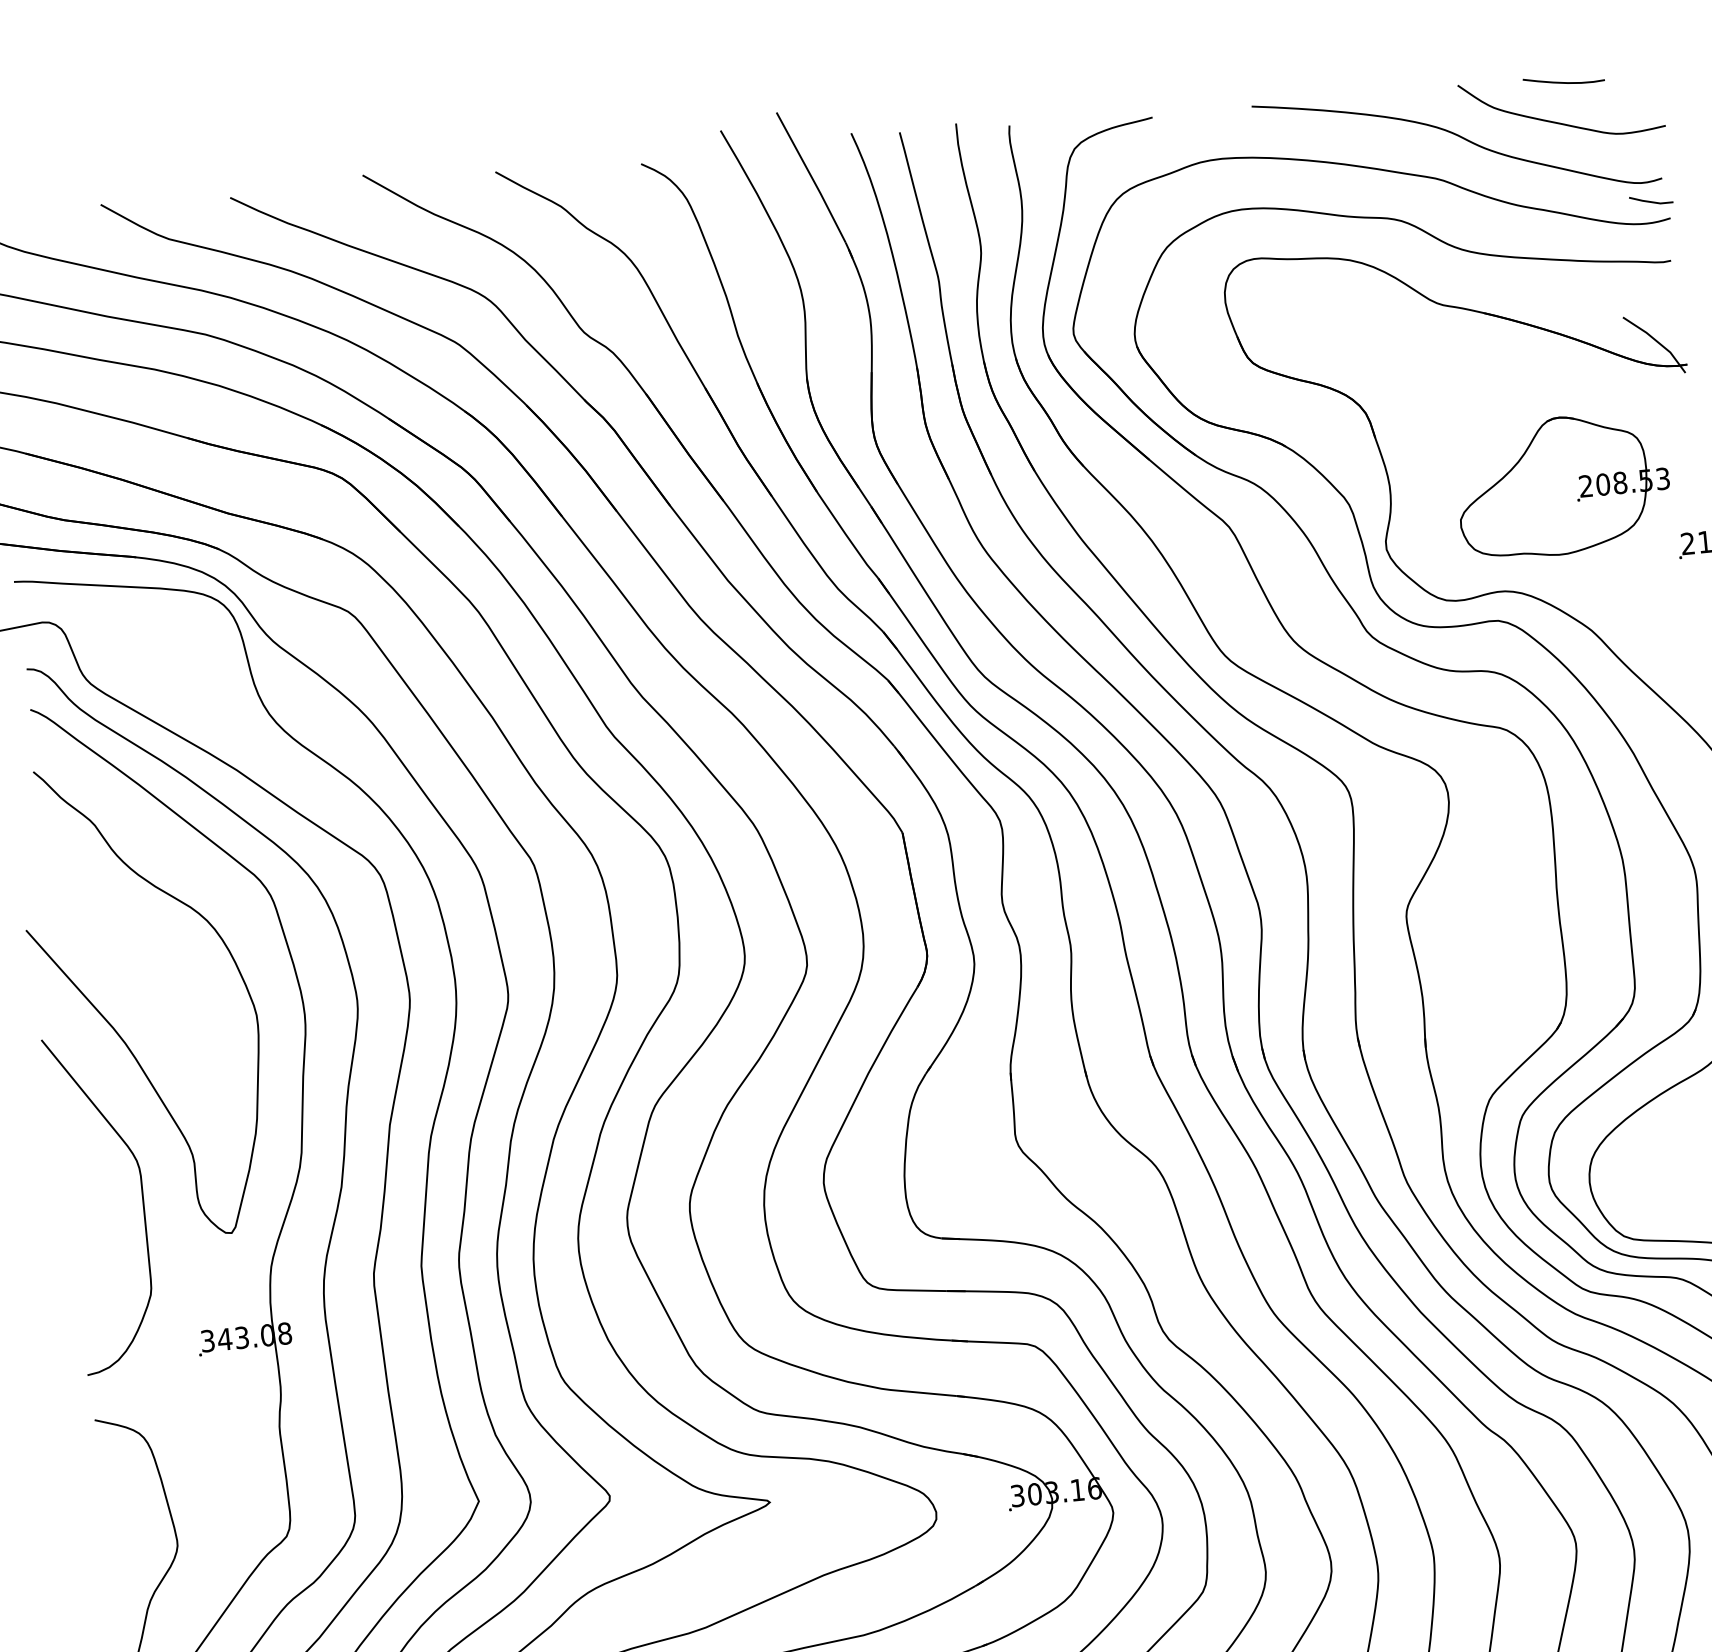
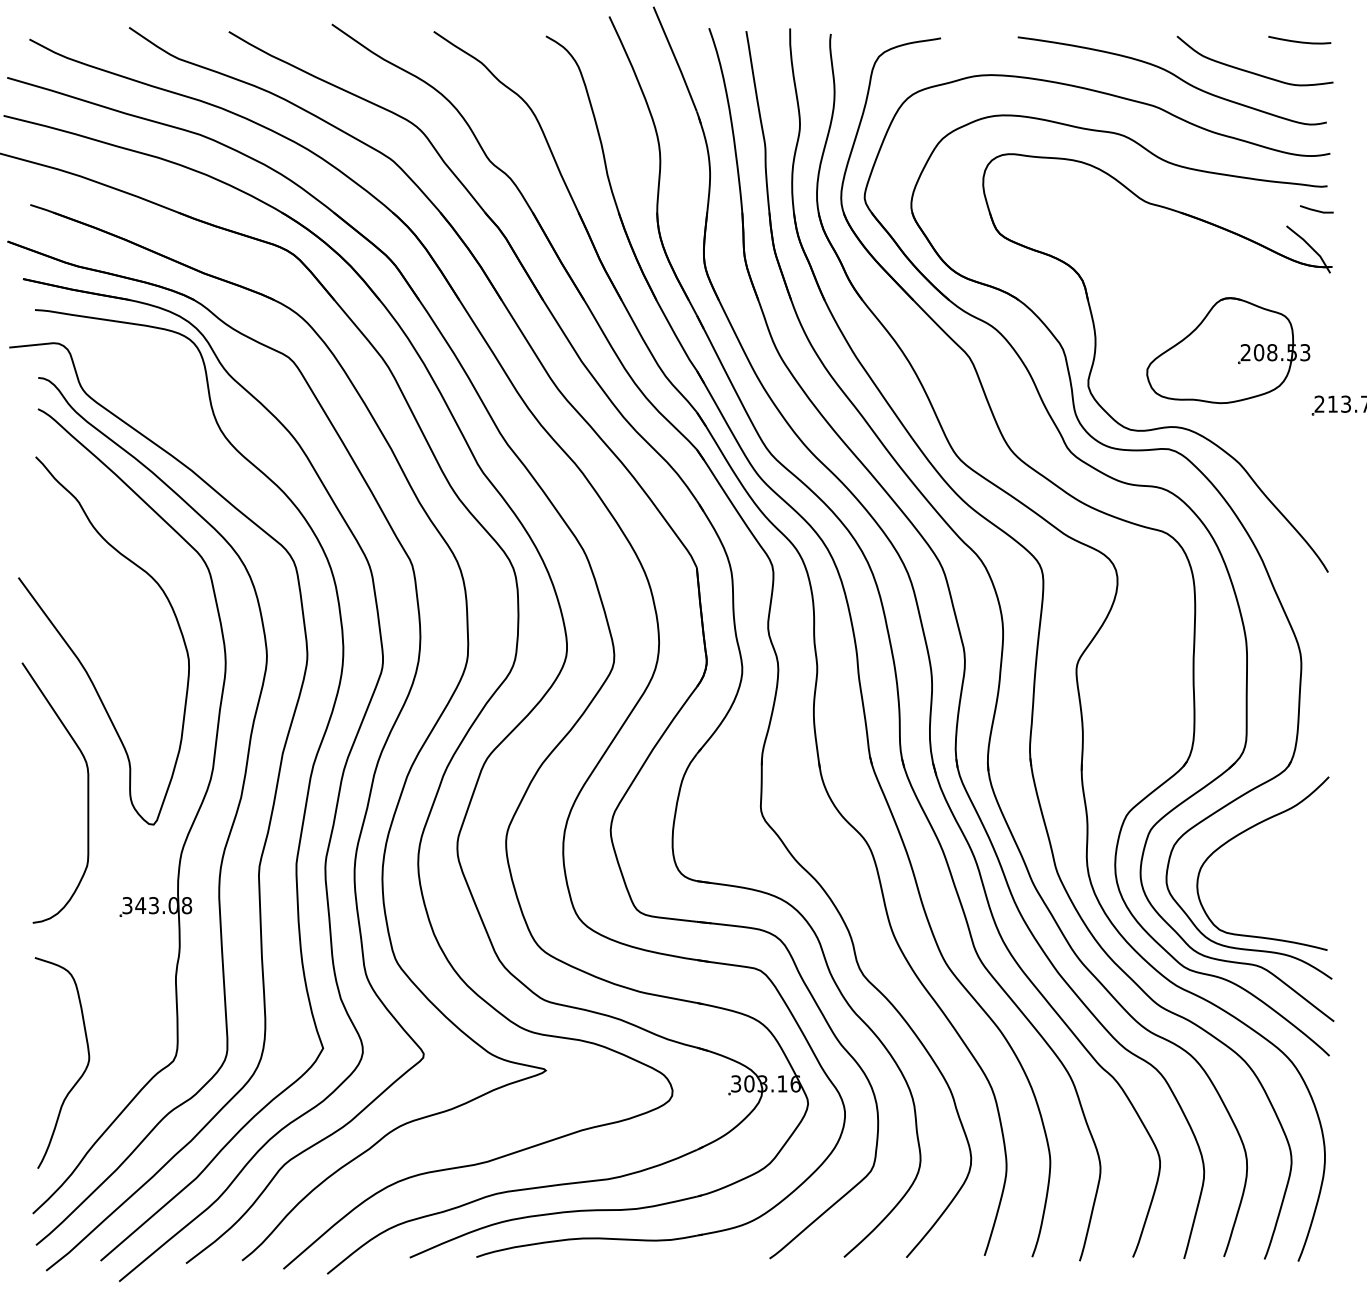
curve: (1563, 82) -> (1299, 41), moved
line: (1650, 200) -> (1316, 209), moved

